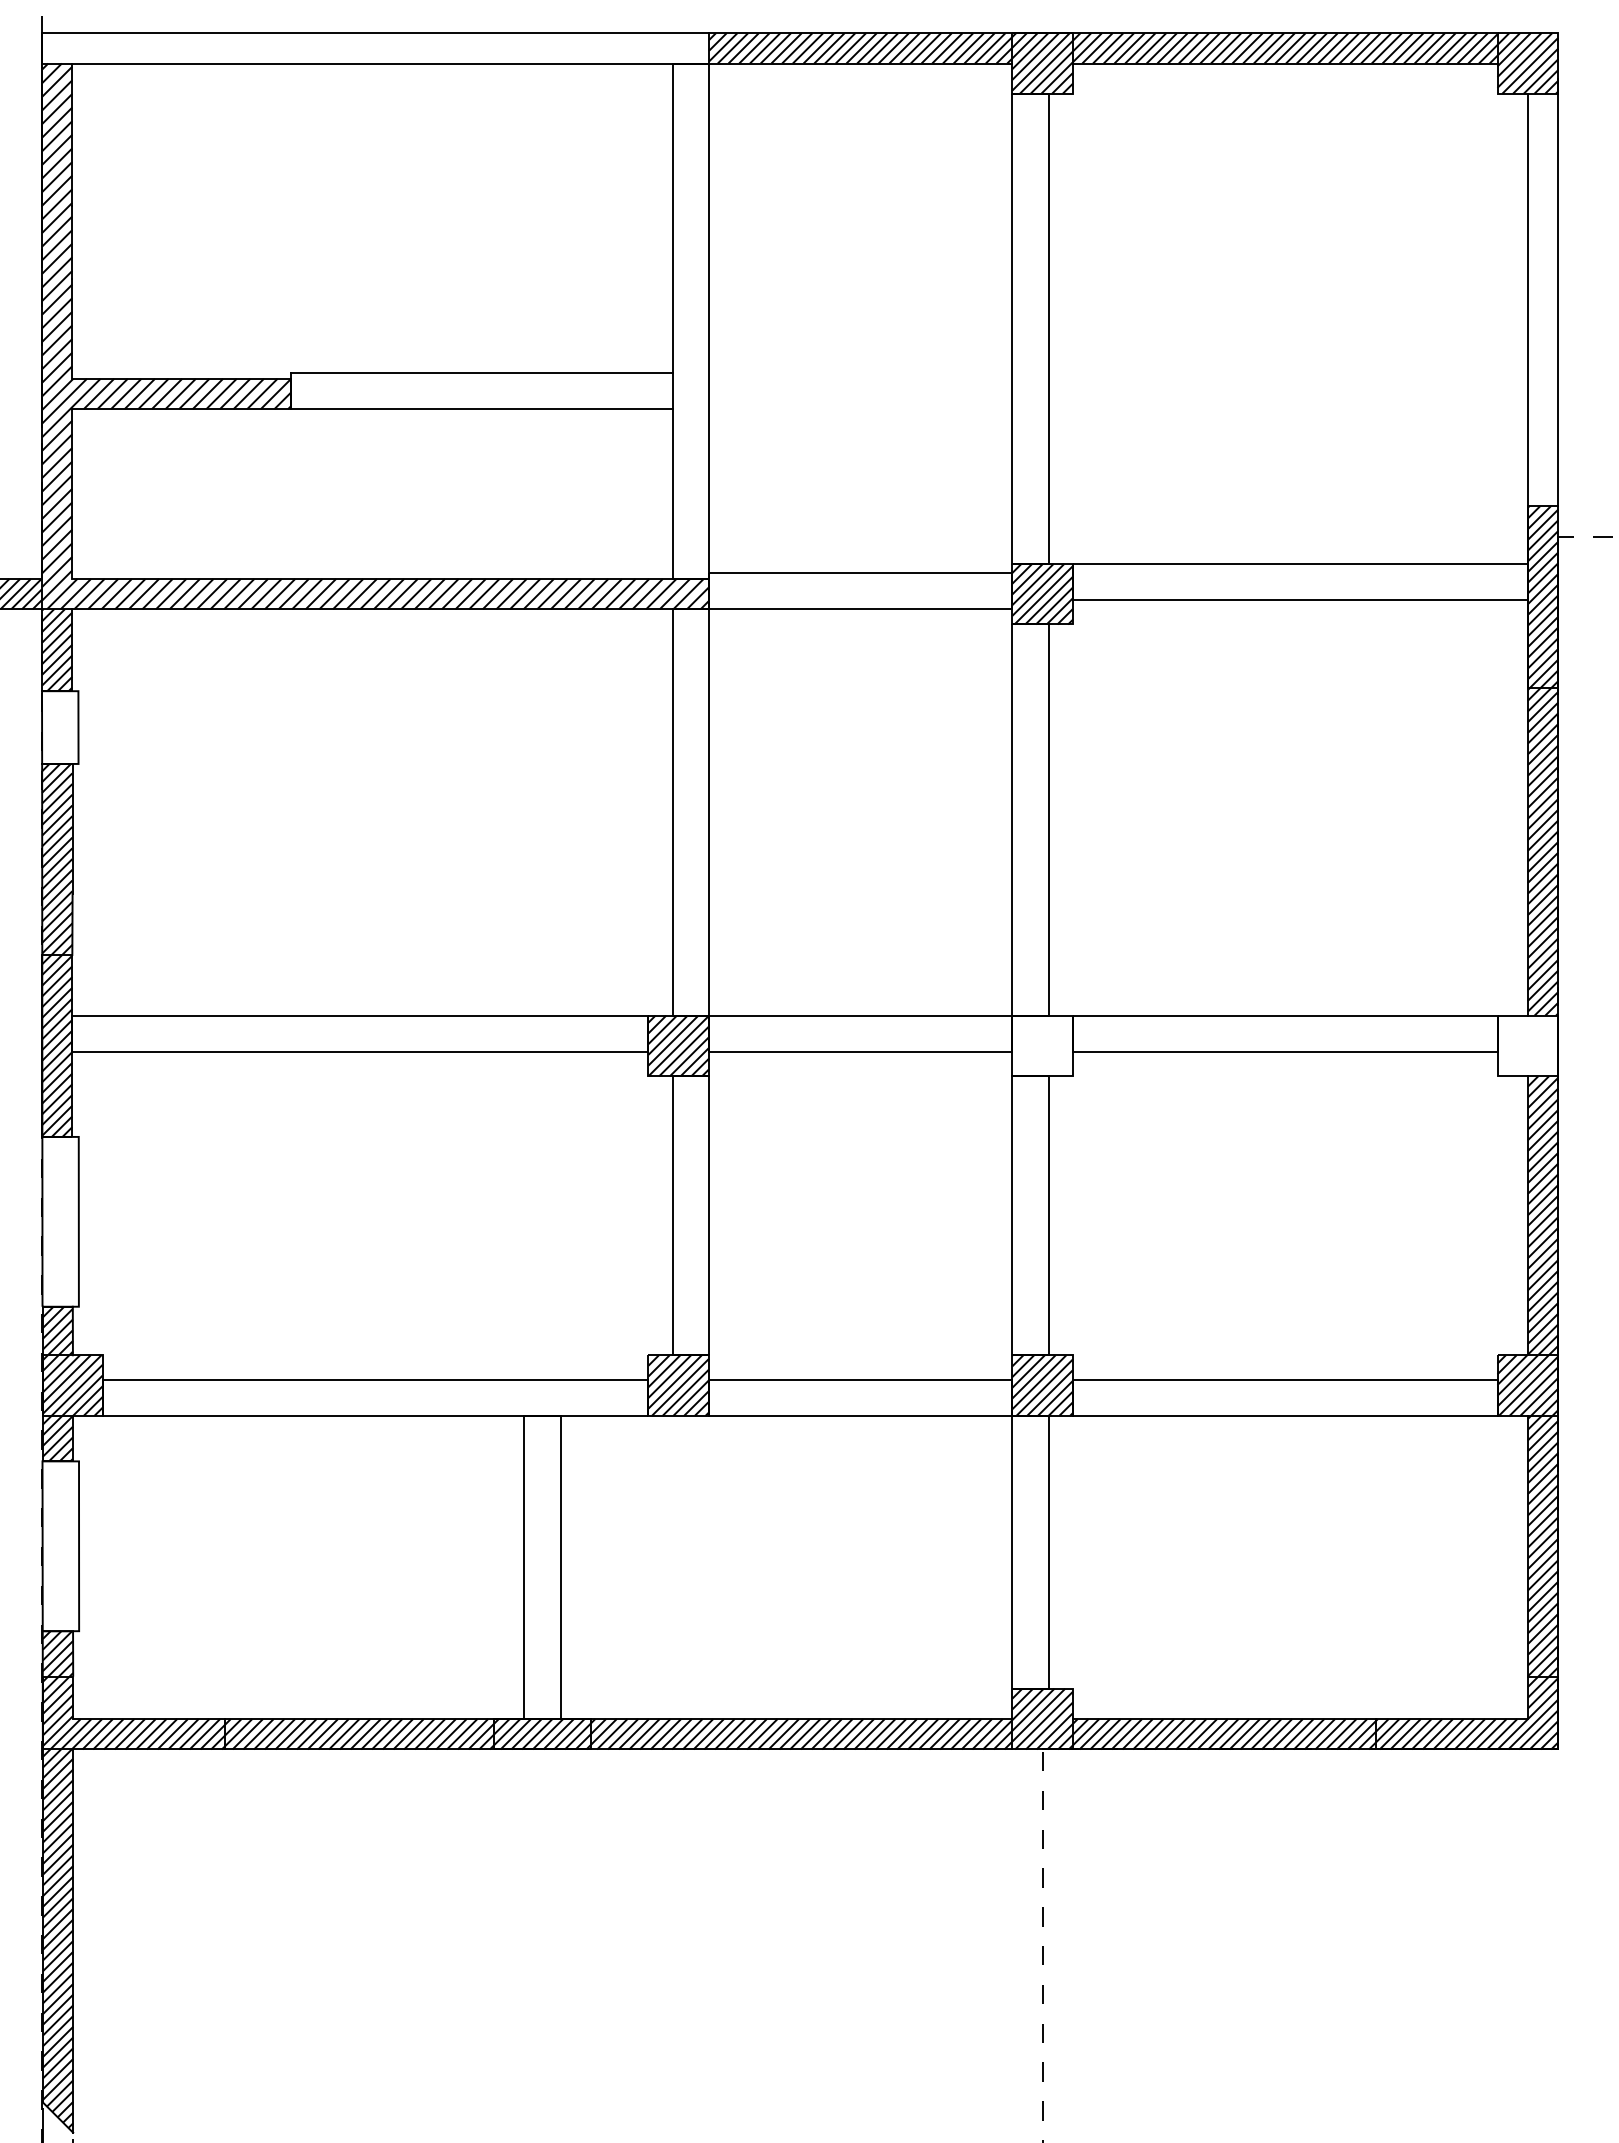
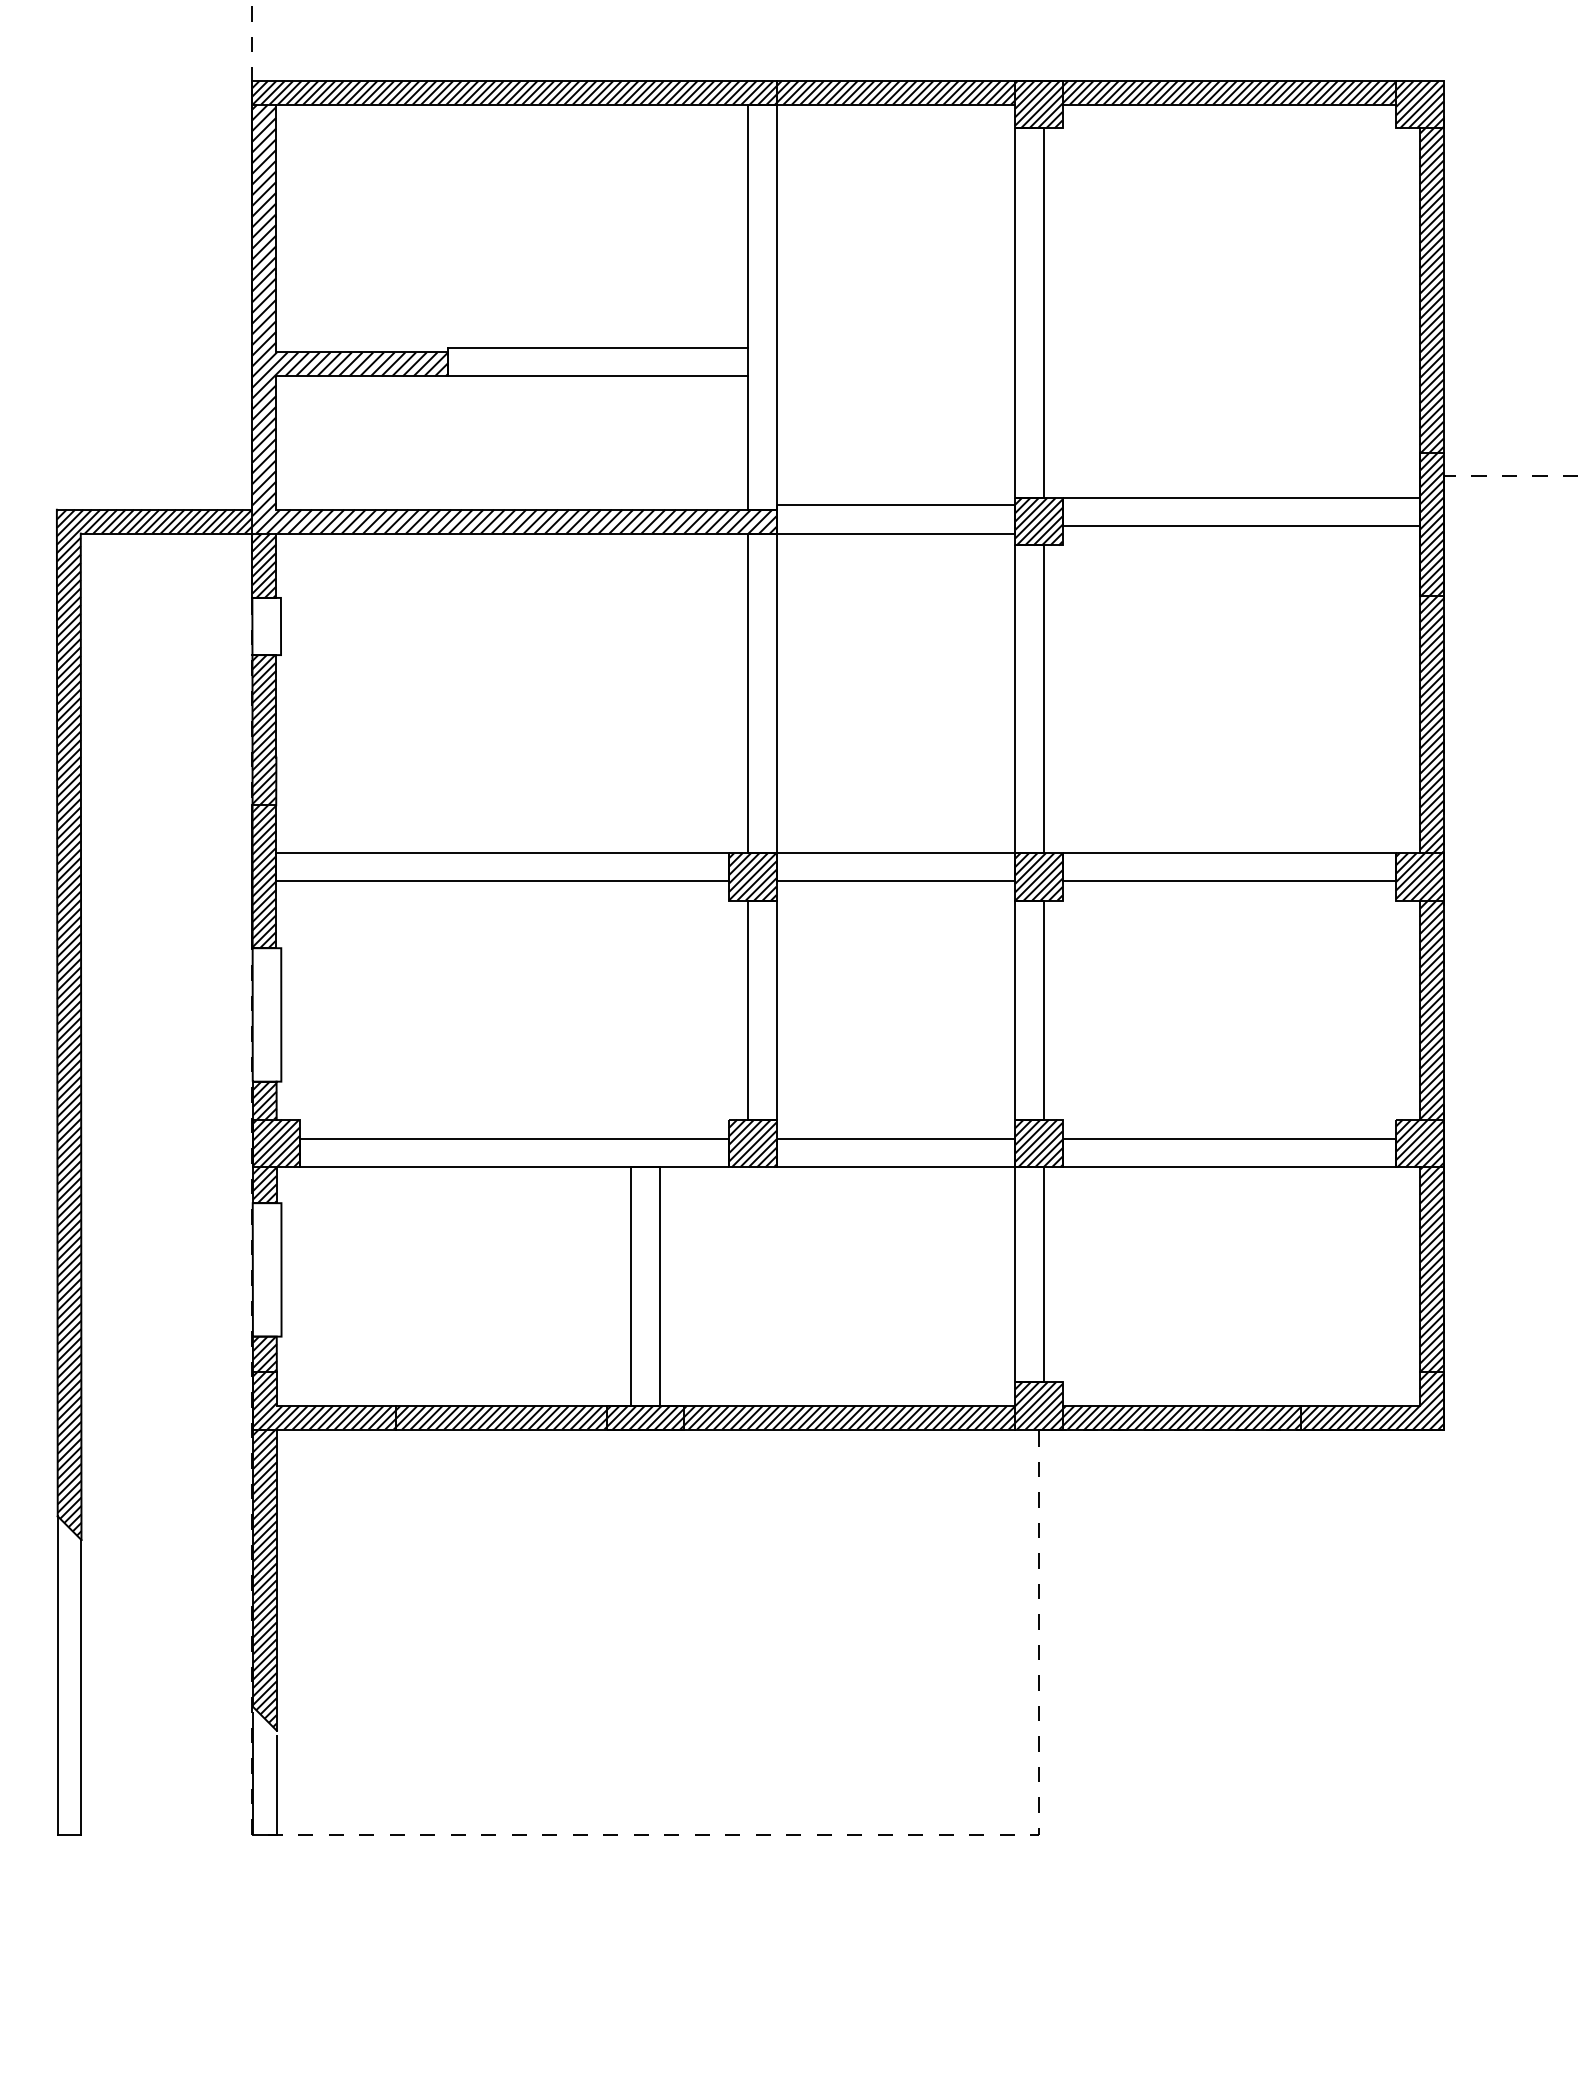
hatch: (375, 48) -> (514, 92), added
hatch: (1542, 299) -> (1431, 290), added
hatch: (1042, 1045) -> (1038, 876), added
hatch: (1527, 1045) -> (1419, 876), added

